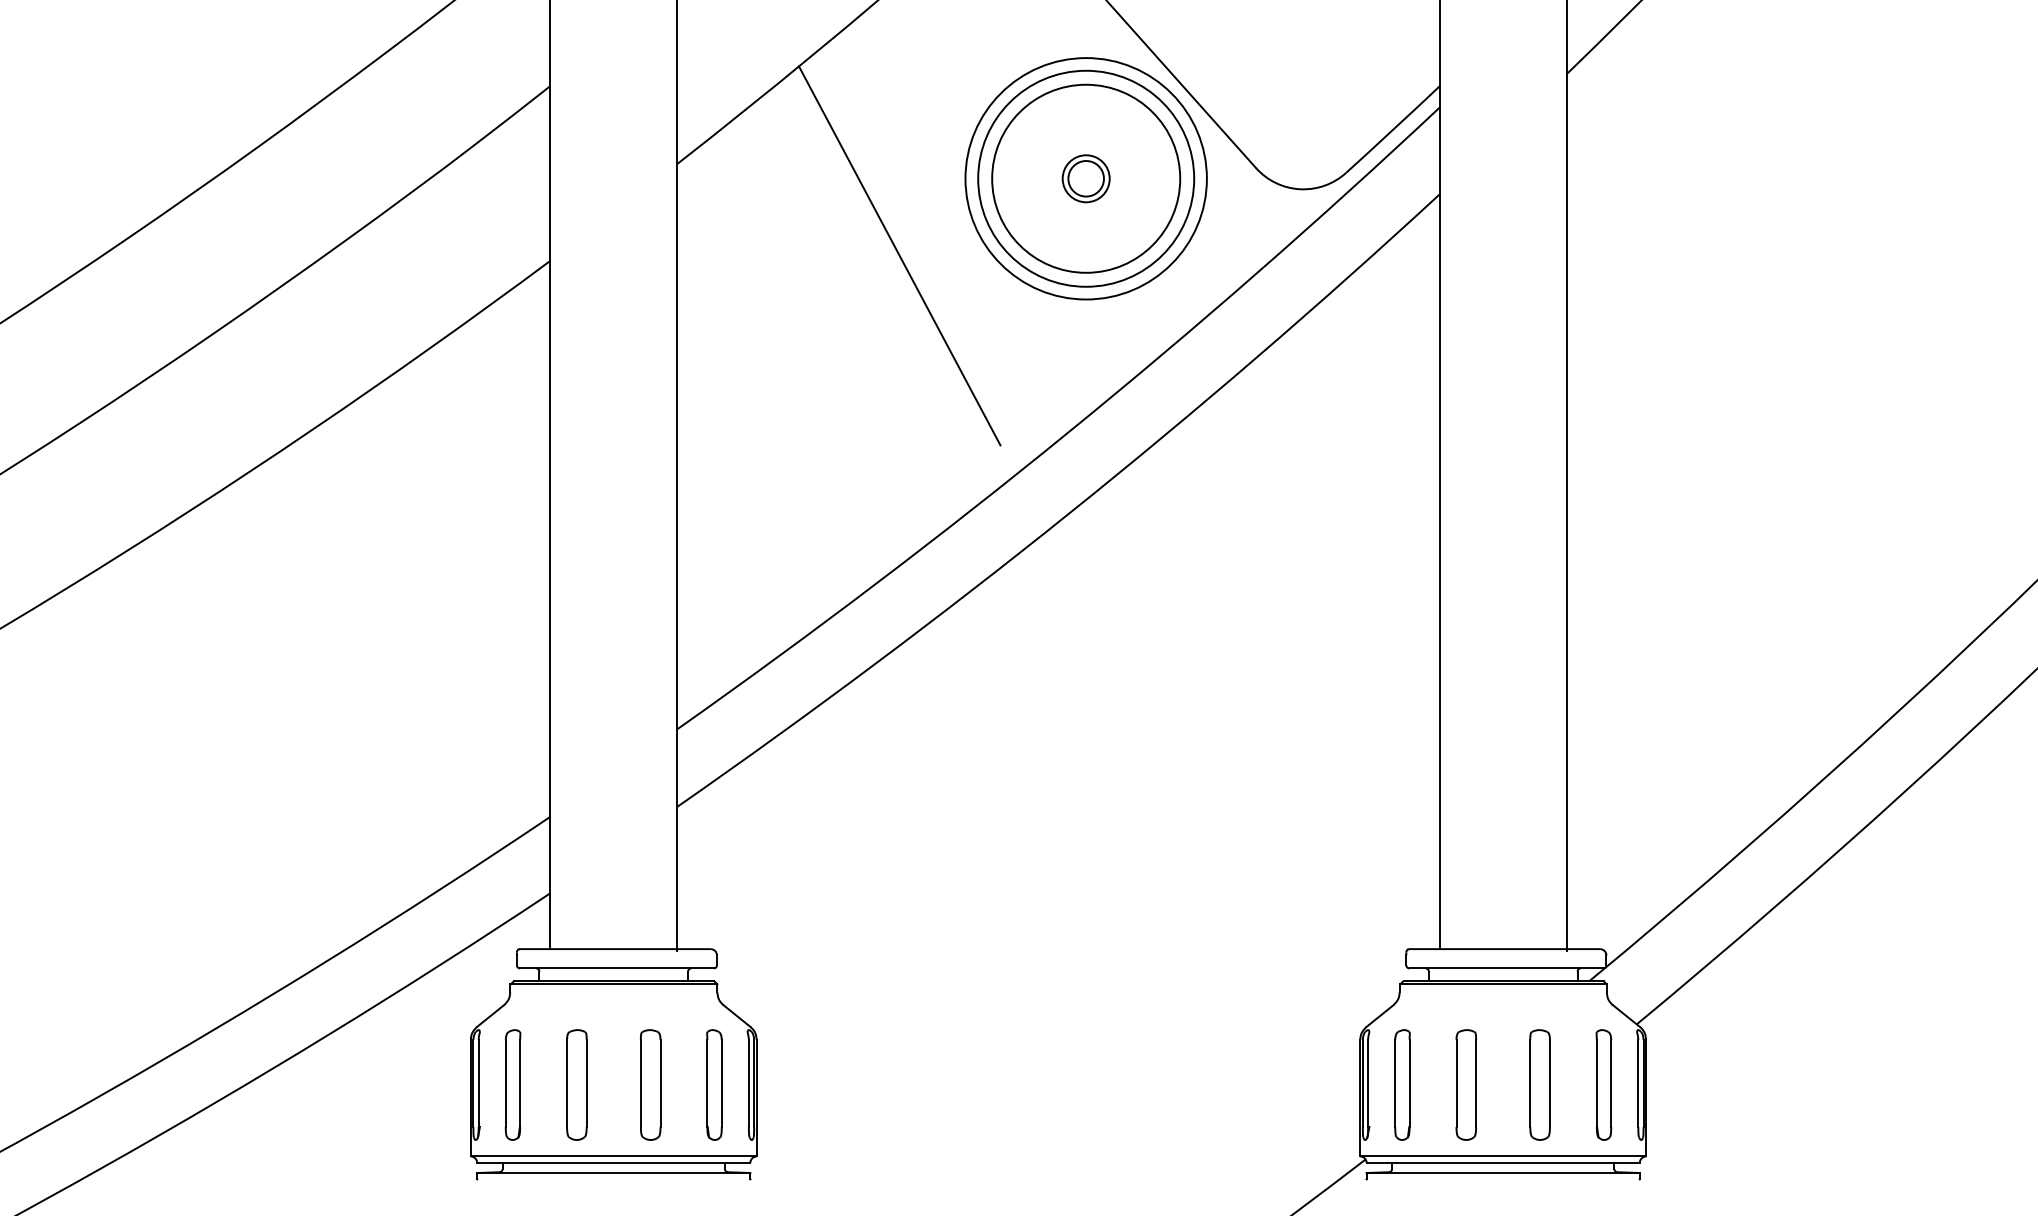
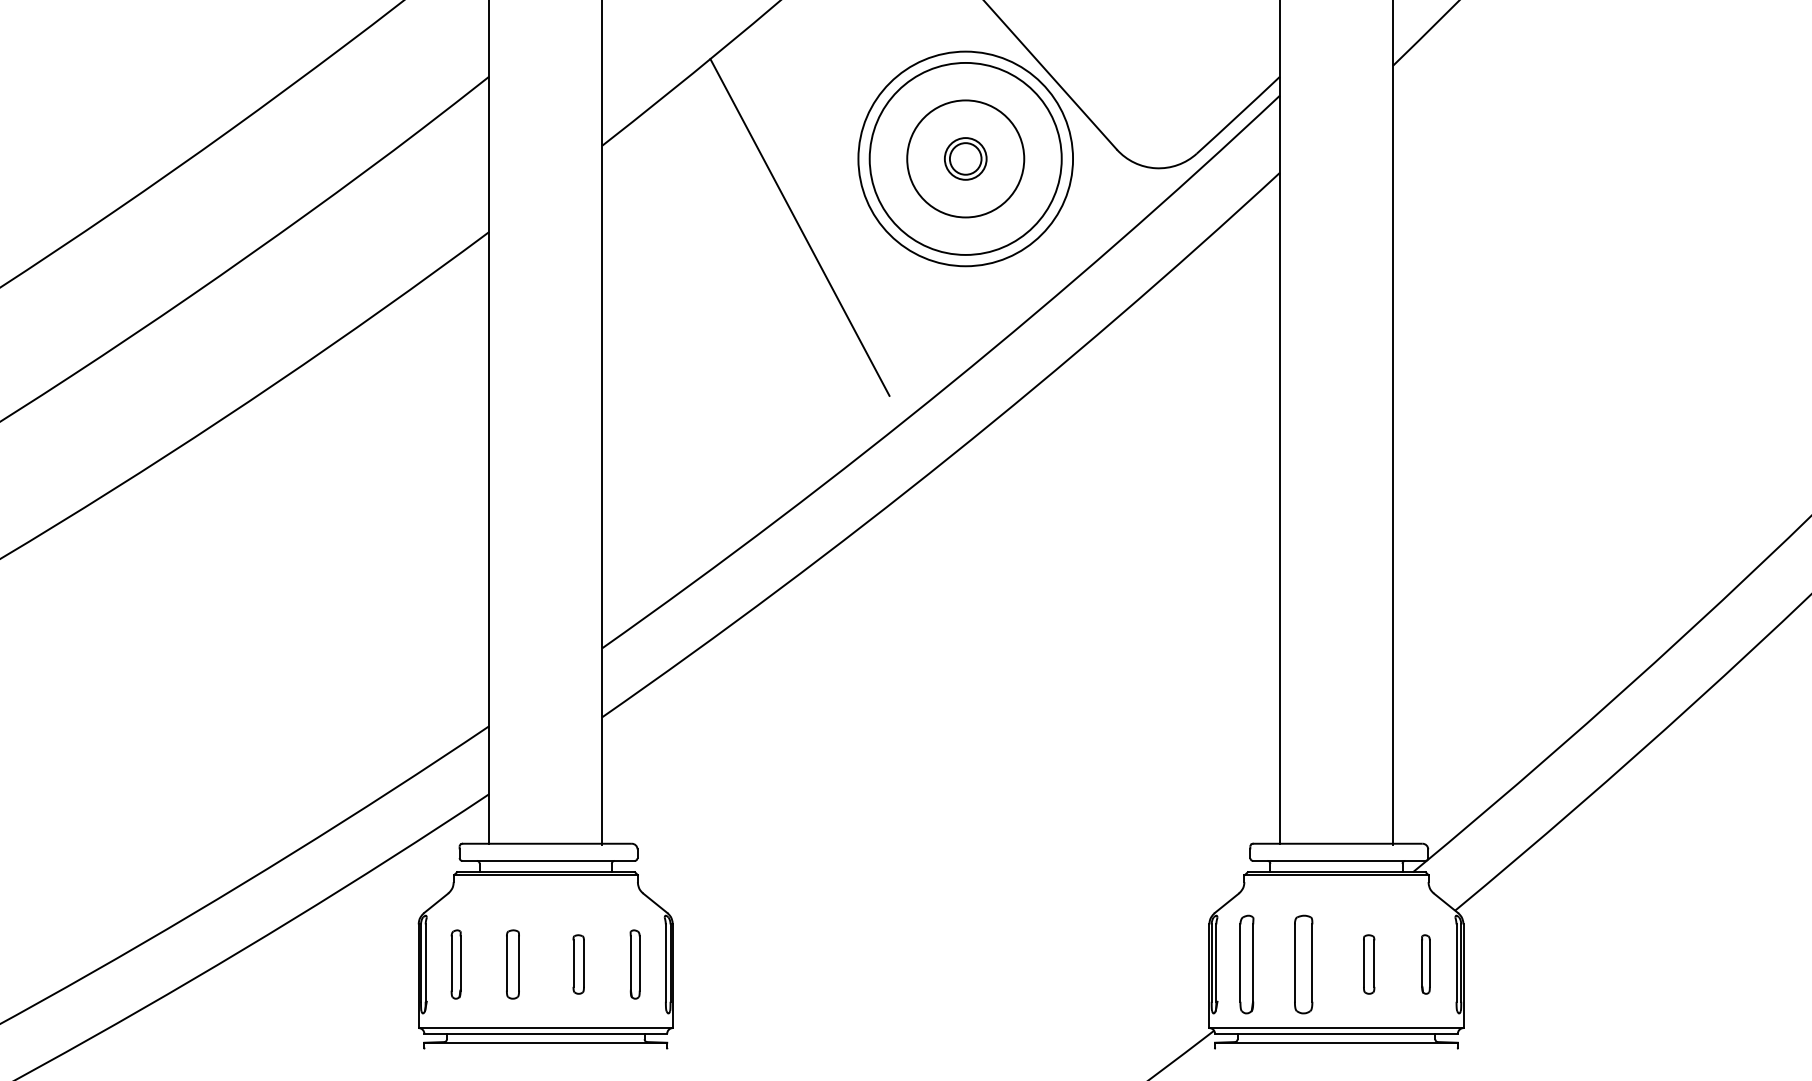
circle: (1085, 178) -> (965, 158), size x0.7
part: (512, 1084) -> (455, 964), size x0.7
part: (576, 1084) -> (512, 964), size x0.7
part: (650, 1084) -> (578, 964), size x0.6
part: (713, 1084) -> (634, 964), size x0.7
part: (1539, 1084) -> (1368, 964), size x0.6
part: (1603, 1084) -> (1425, 964), size x0.6

